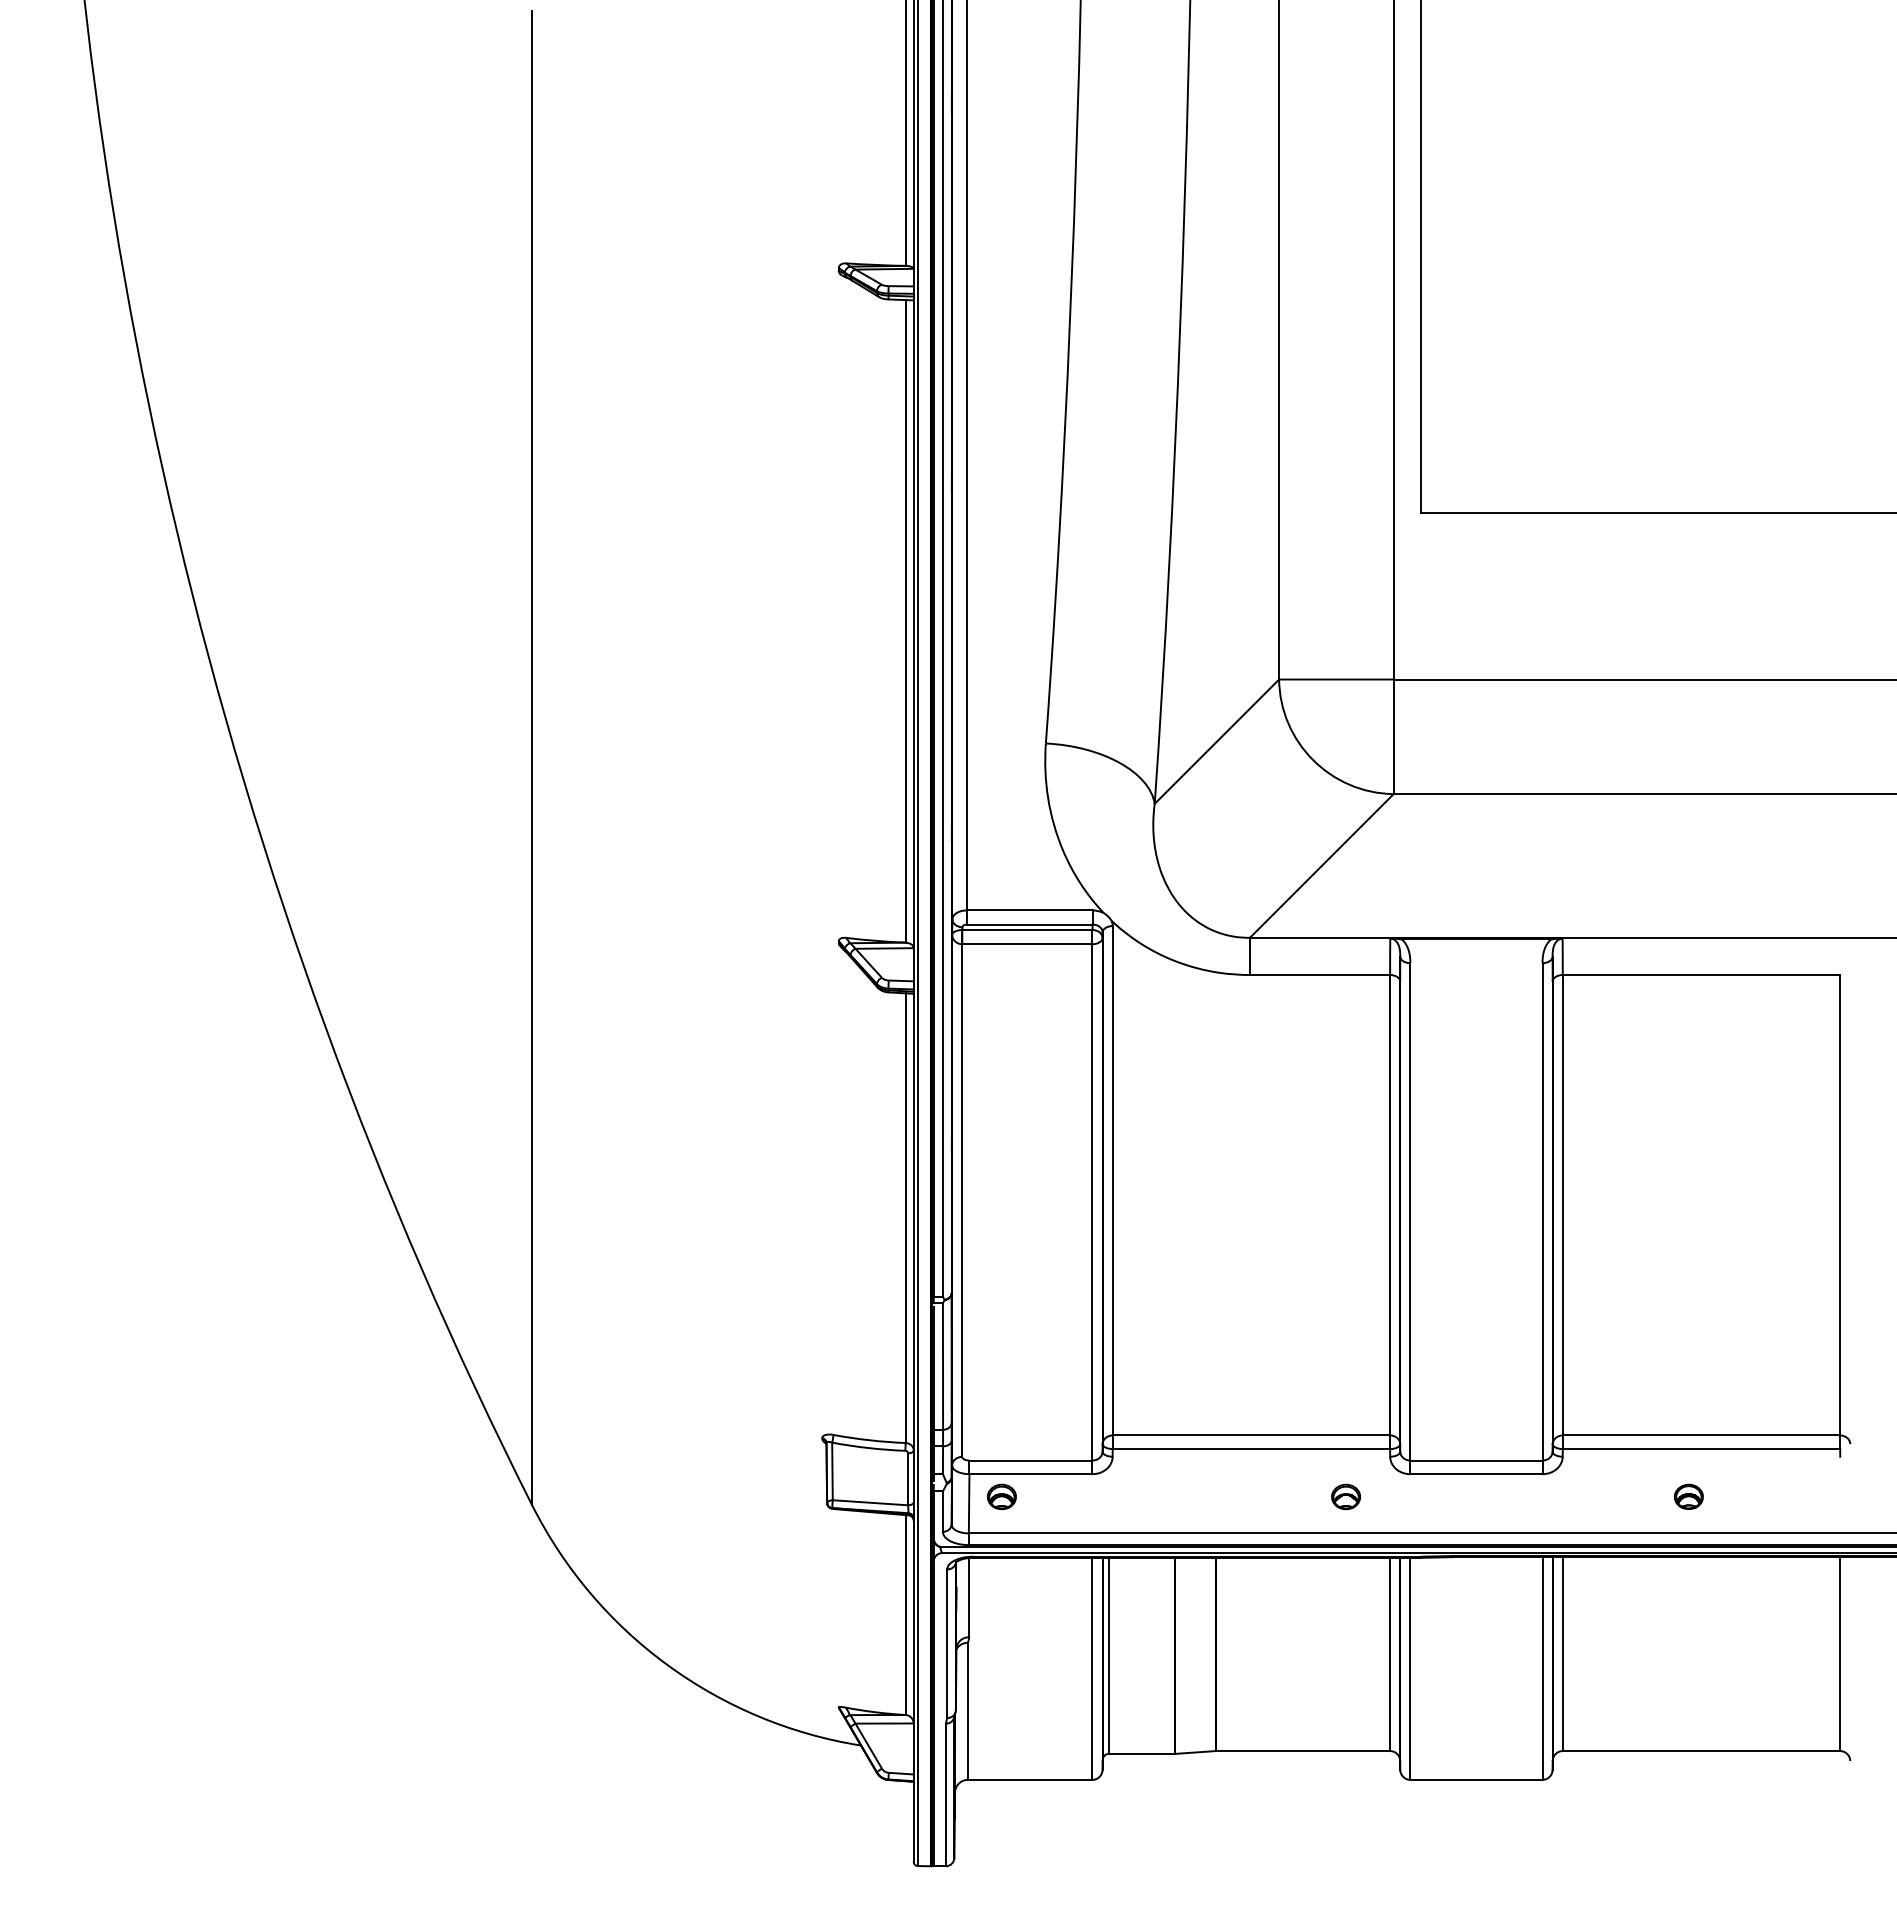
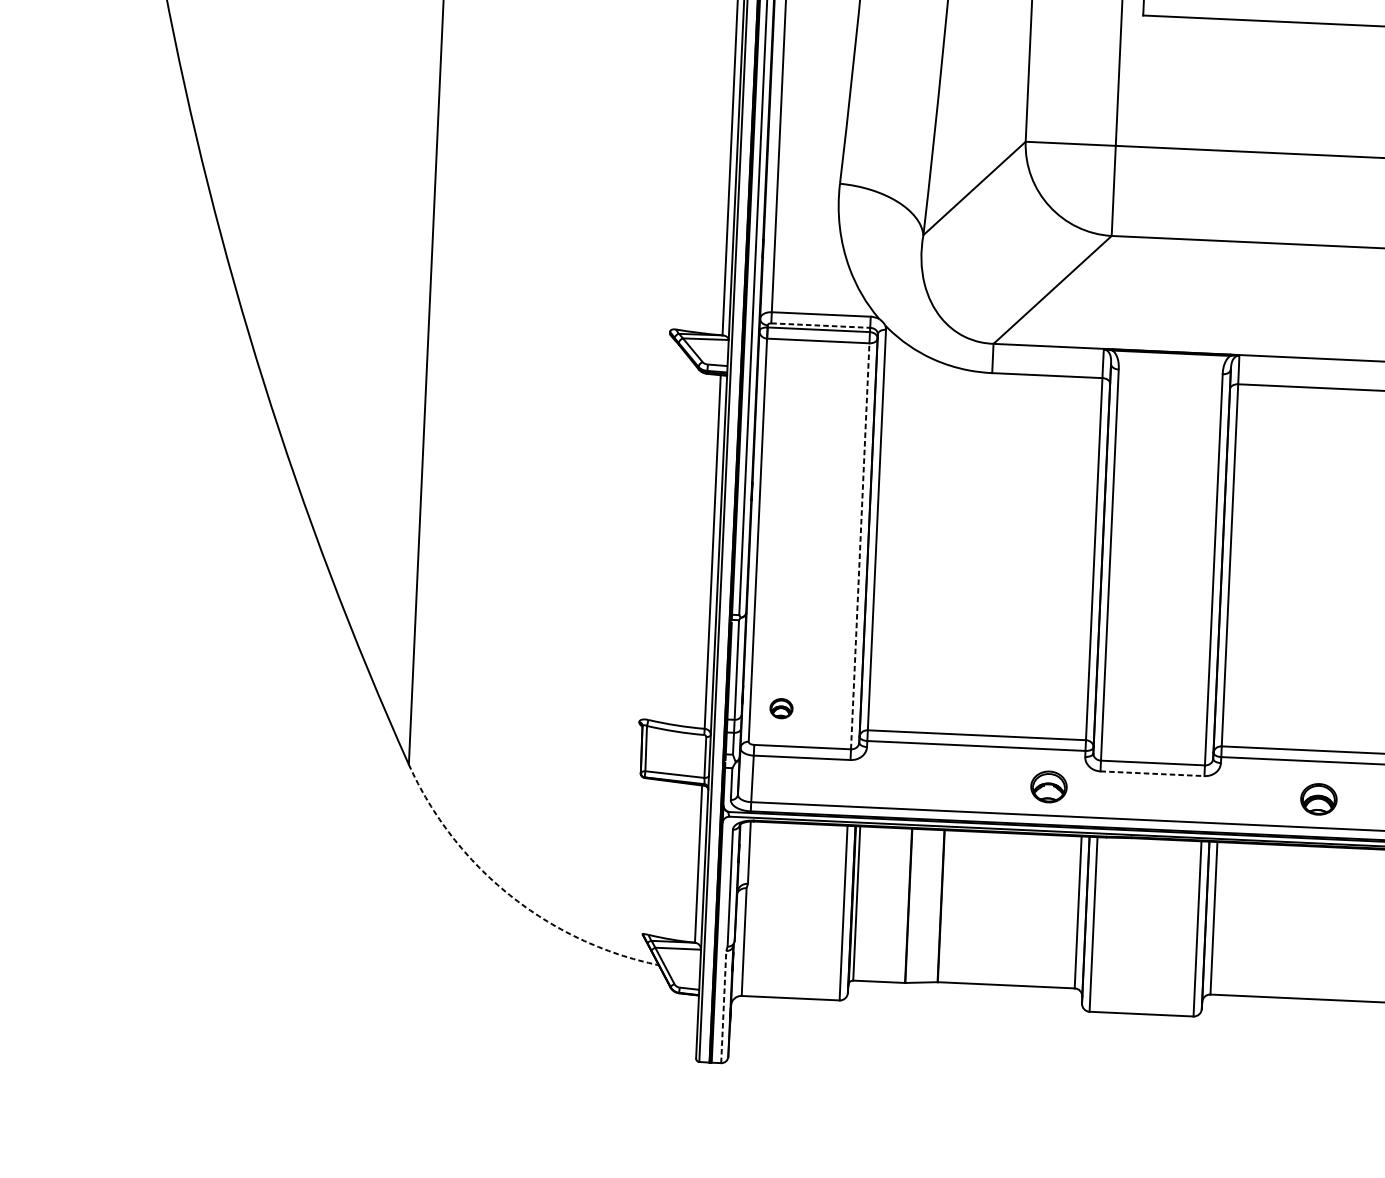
line: (1029, 924) -> (820, 325), solid -> dashed
line: (1092, 1201) -> (860, 545), solid -> dashed
line: (1476, 1474) -> (1152, 774), solid -> dashed
part: (1001, 1496) -> (781, 708), moved
part: (1346, 1496) -> (1049, 786), size x1.6
part: (1688, 1496) -> (1318, 798), size x1.6
arc: (667, 1665) -> (509, 895), solid -> dashed
line: (945, 1794) -> (723, 1006), solid -> dashed

